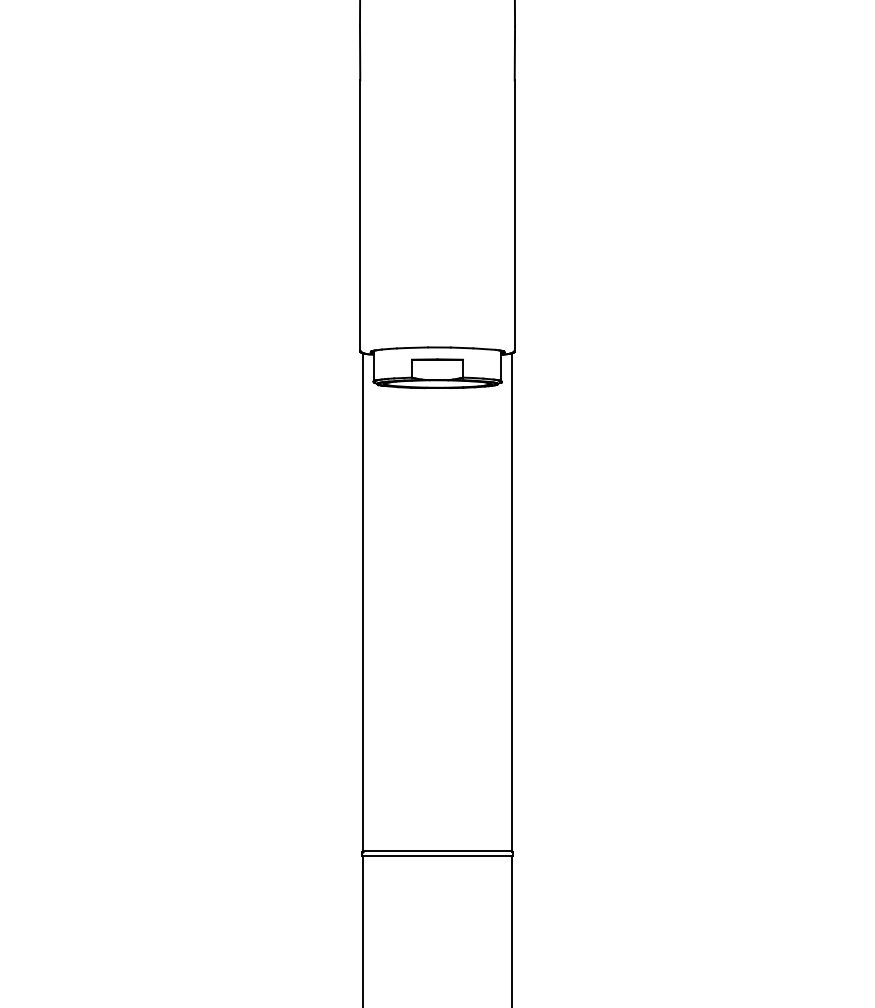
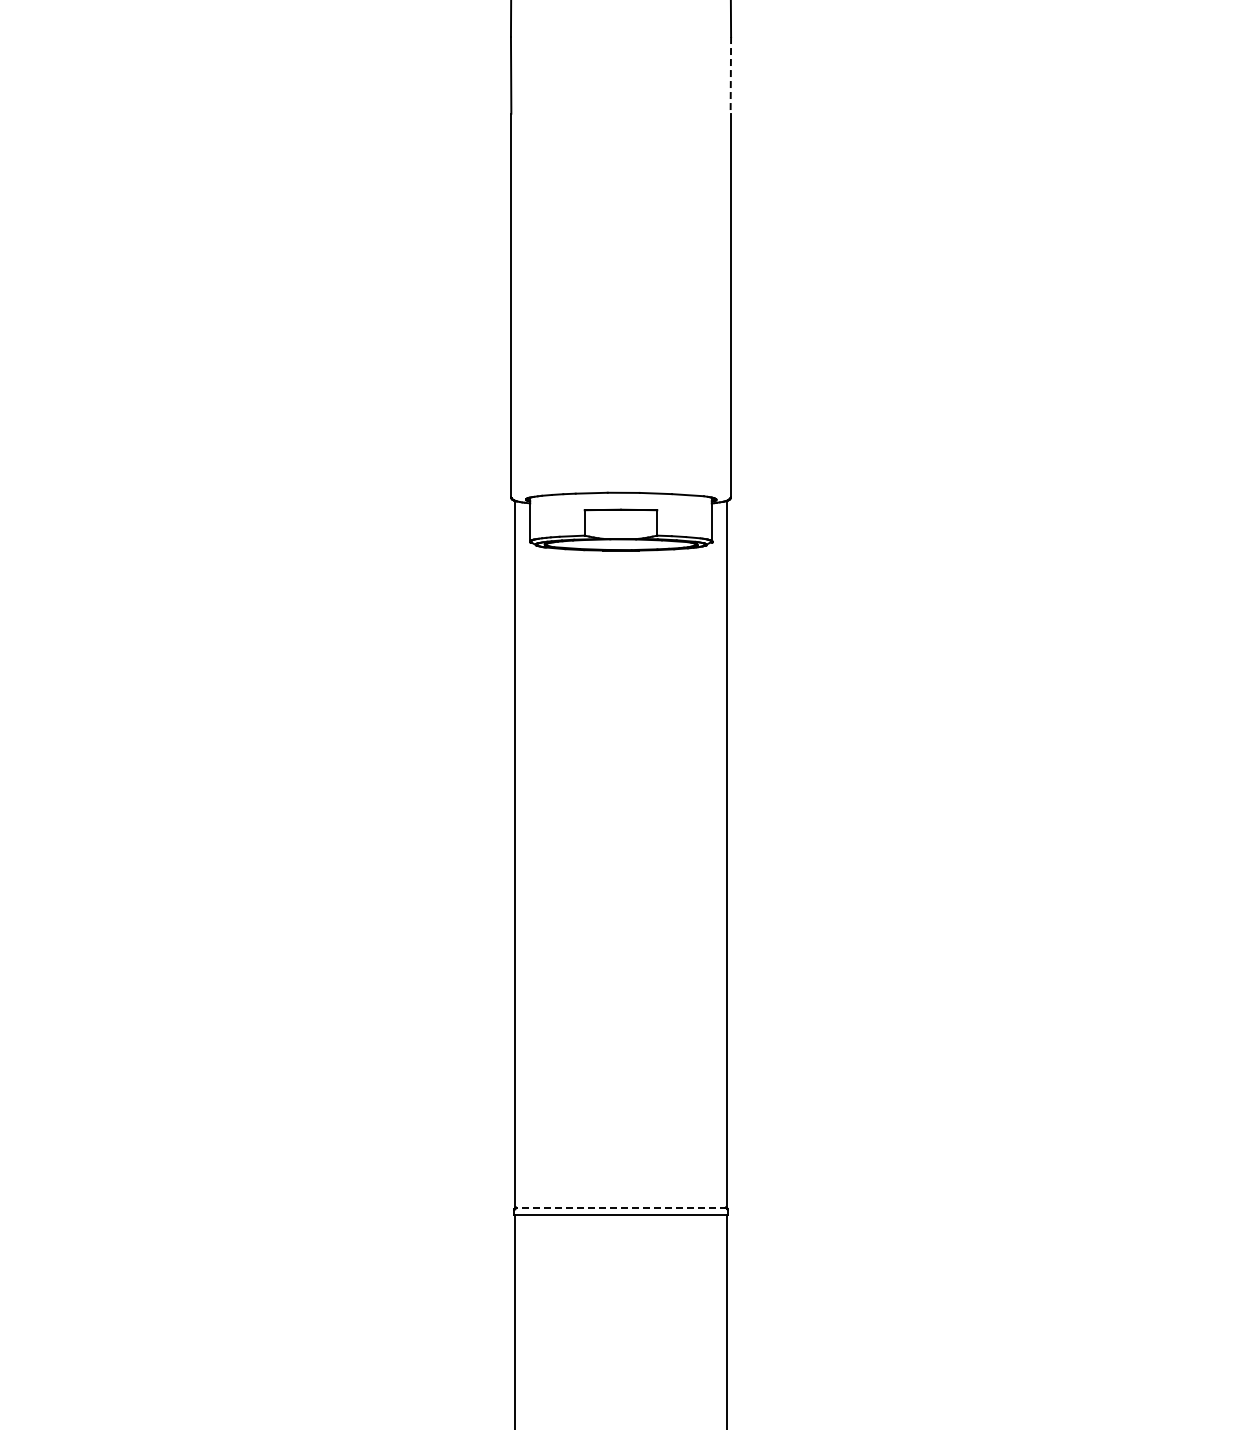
line: (514, 53) -> (730, 75), solid -> dashed
line: (437, 850) -> (620, 1207), solid -> dashed

